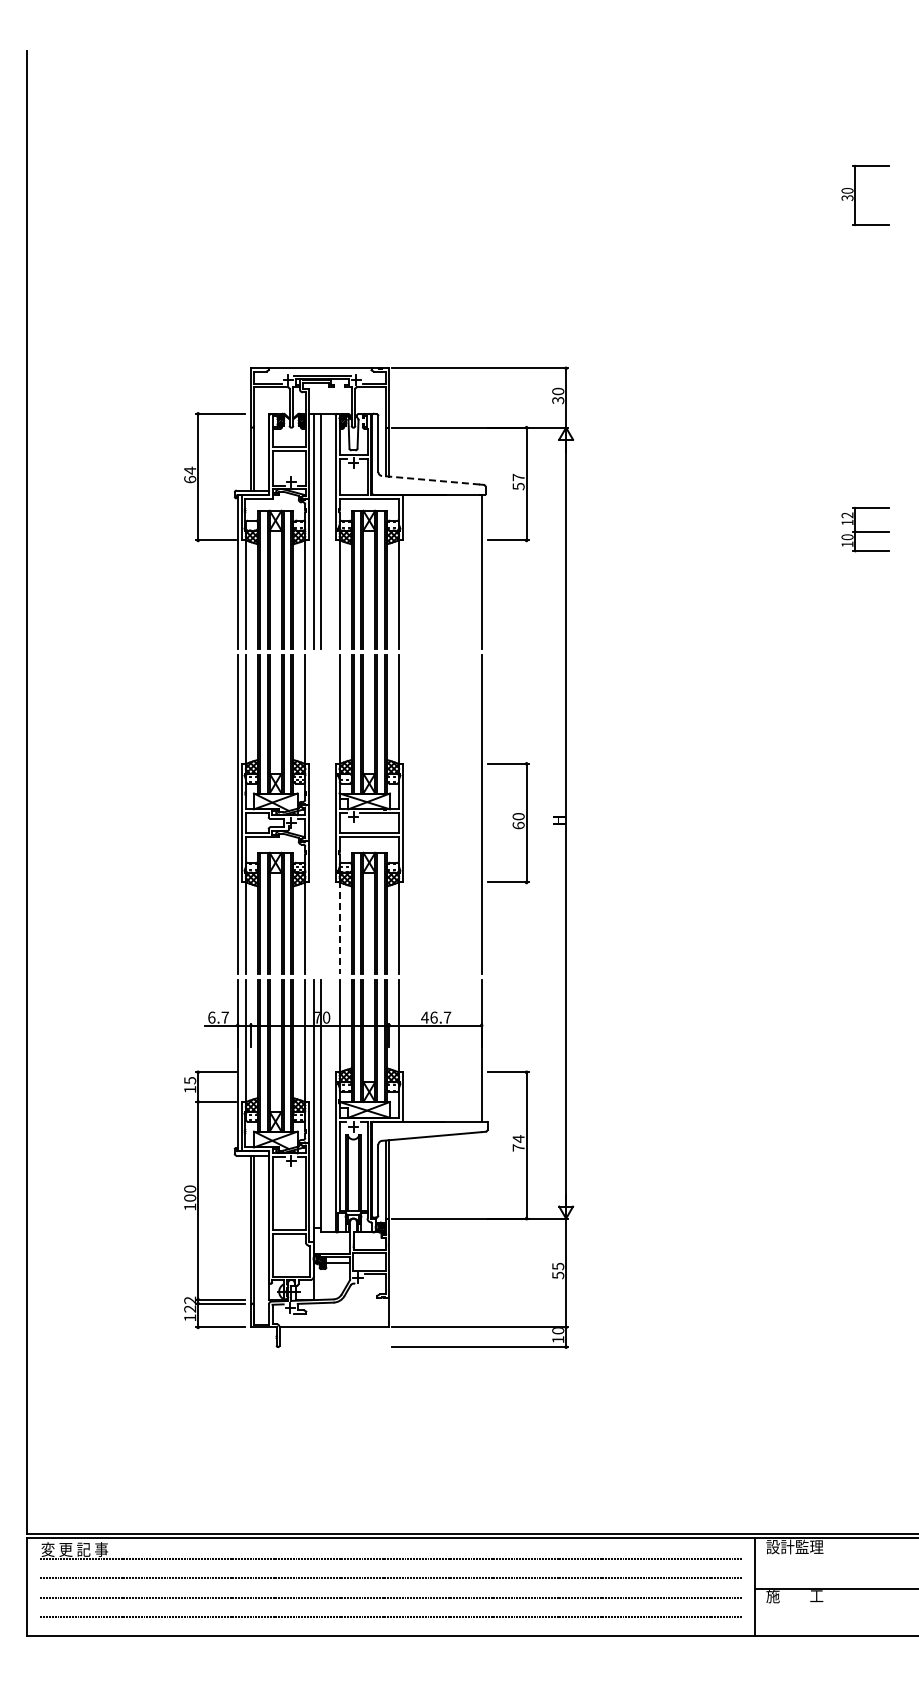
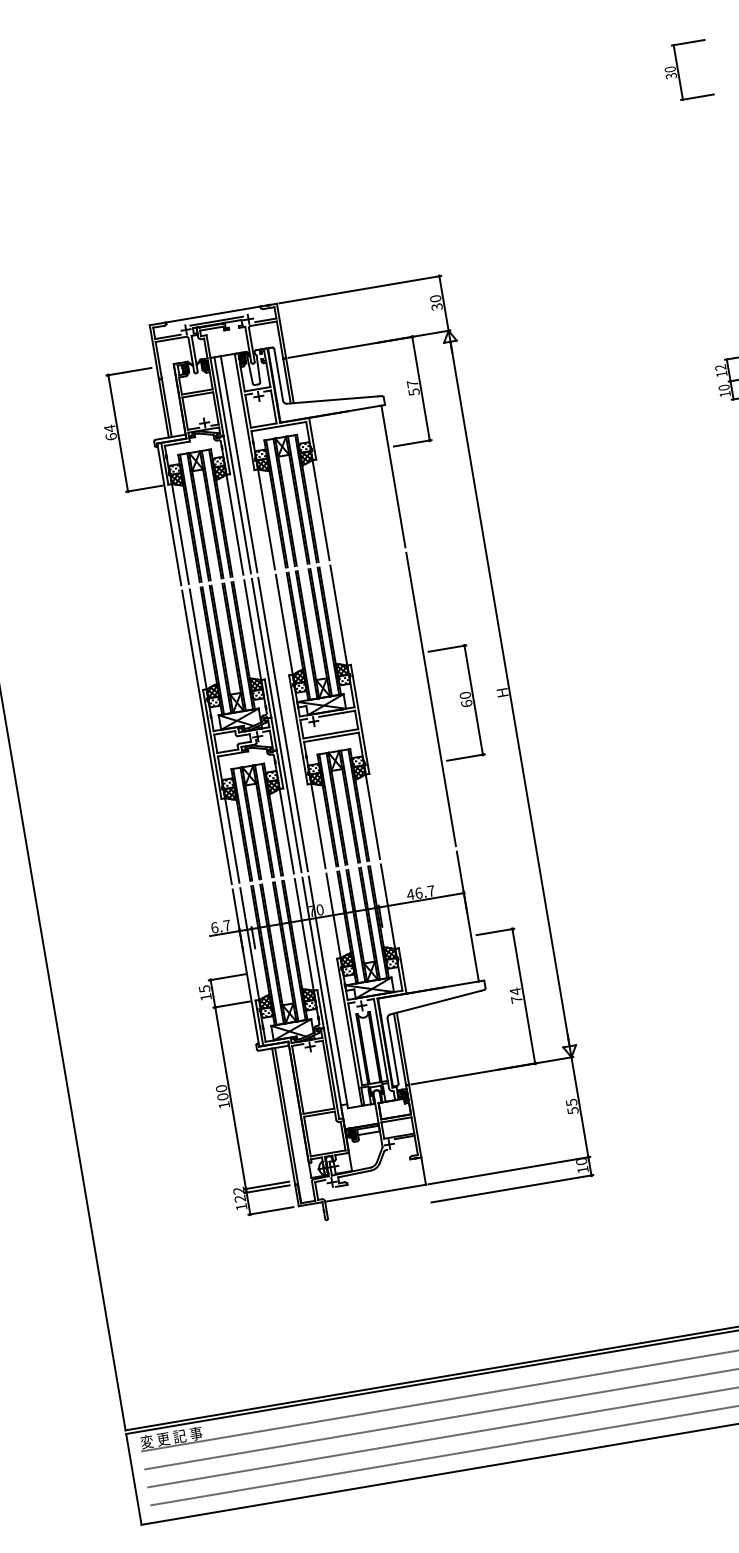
line: (430, 480) -> (332, 400), dashed -> solid
line: (313, 814) -> (276, 725), added
line: (320, 814) -> (283, 724), added
line: (339, 928) -> (318, 826), dashed -> solid

